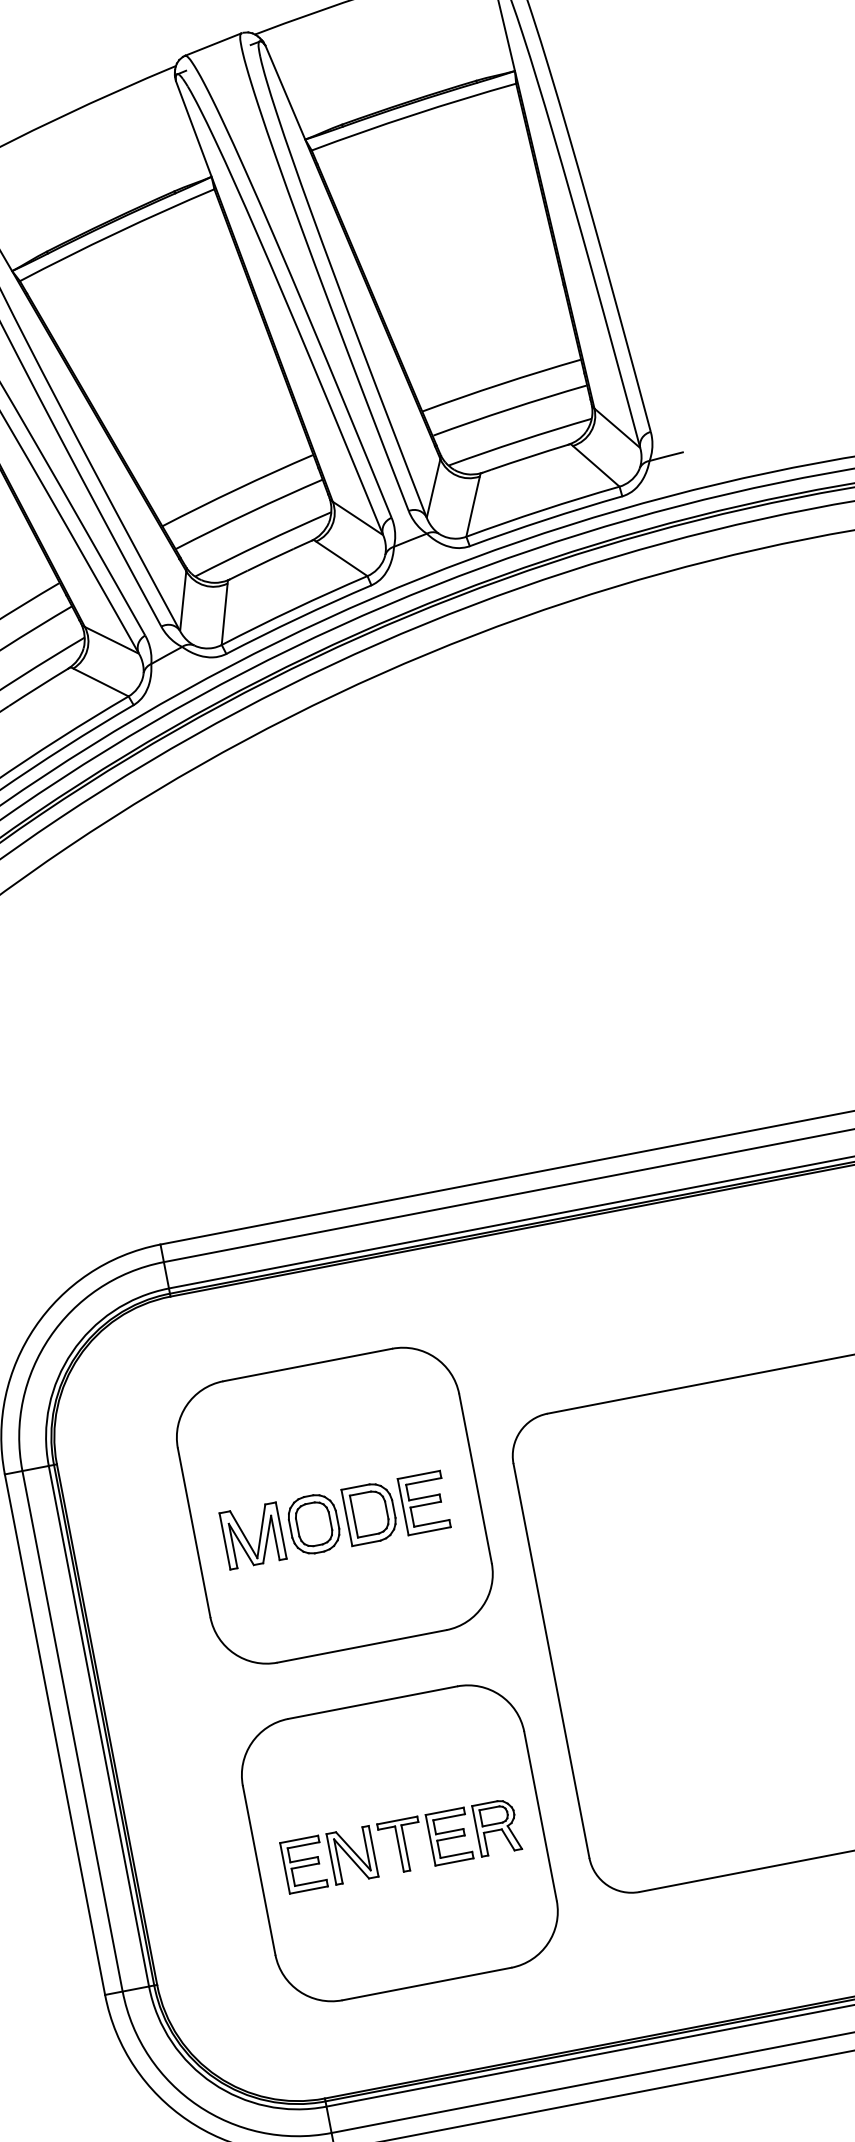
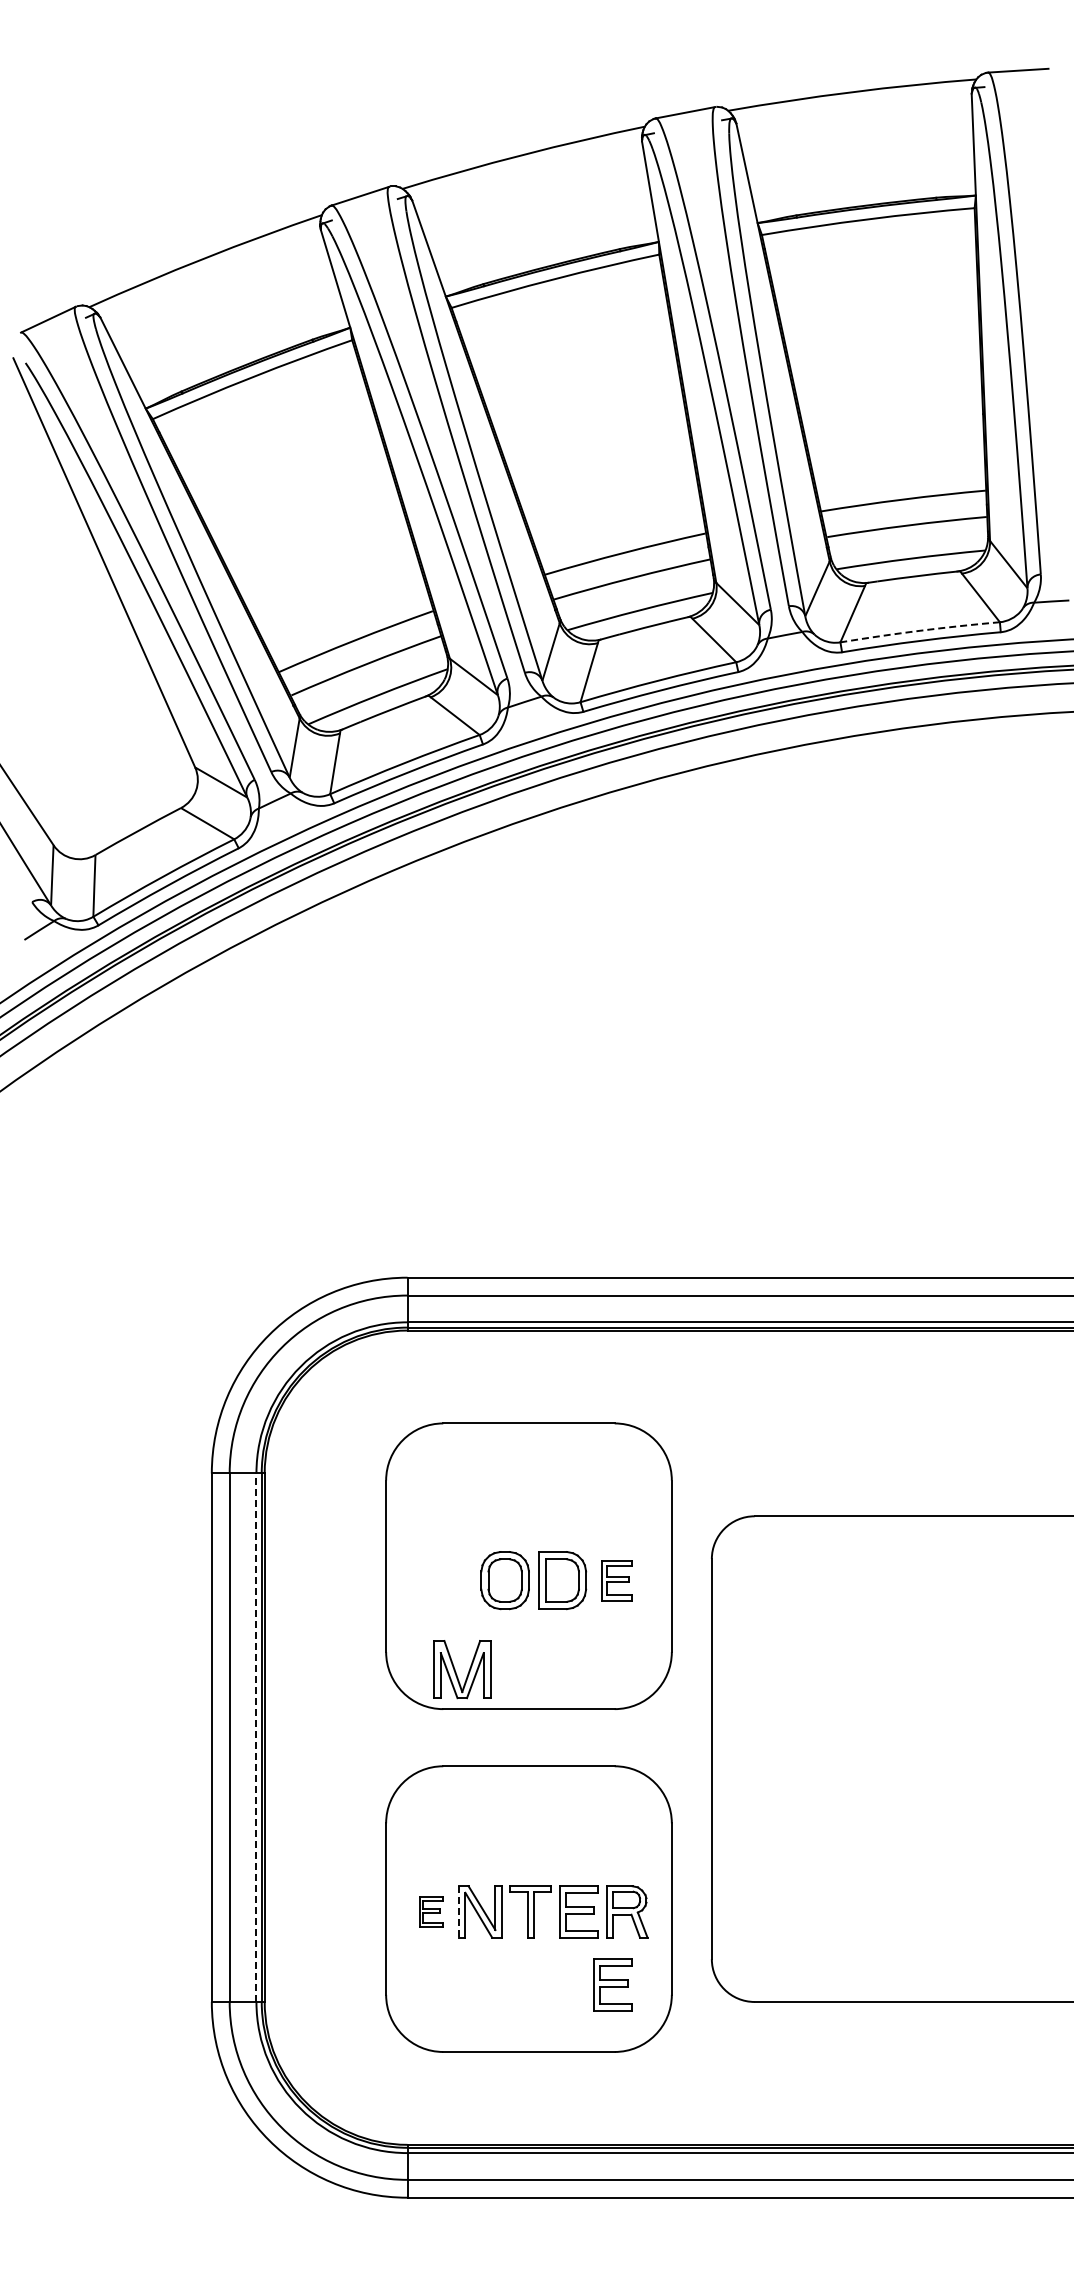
arc: (541, 510) -> (919, 630), solid -> dashed
part: (424, 1502) -> (617, 1580), size x0.7
part: (259, 1535) -> (468, 1670), moved
line: (98, 1726) -> (256, 1737), solid -> dashed
line: (330, 1859) -> (458, 1911), solid -> dashed
part: (303, 1864) -> (430, 1911), size x0.6
part: (496, 1901) -> (612, 1984), added

